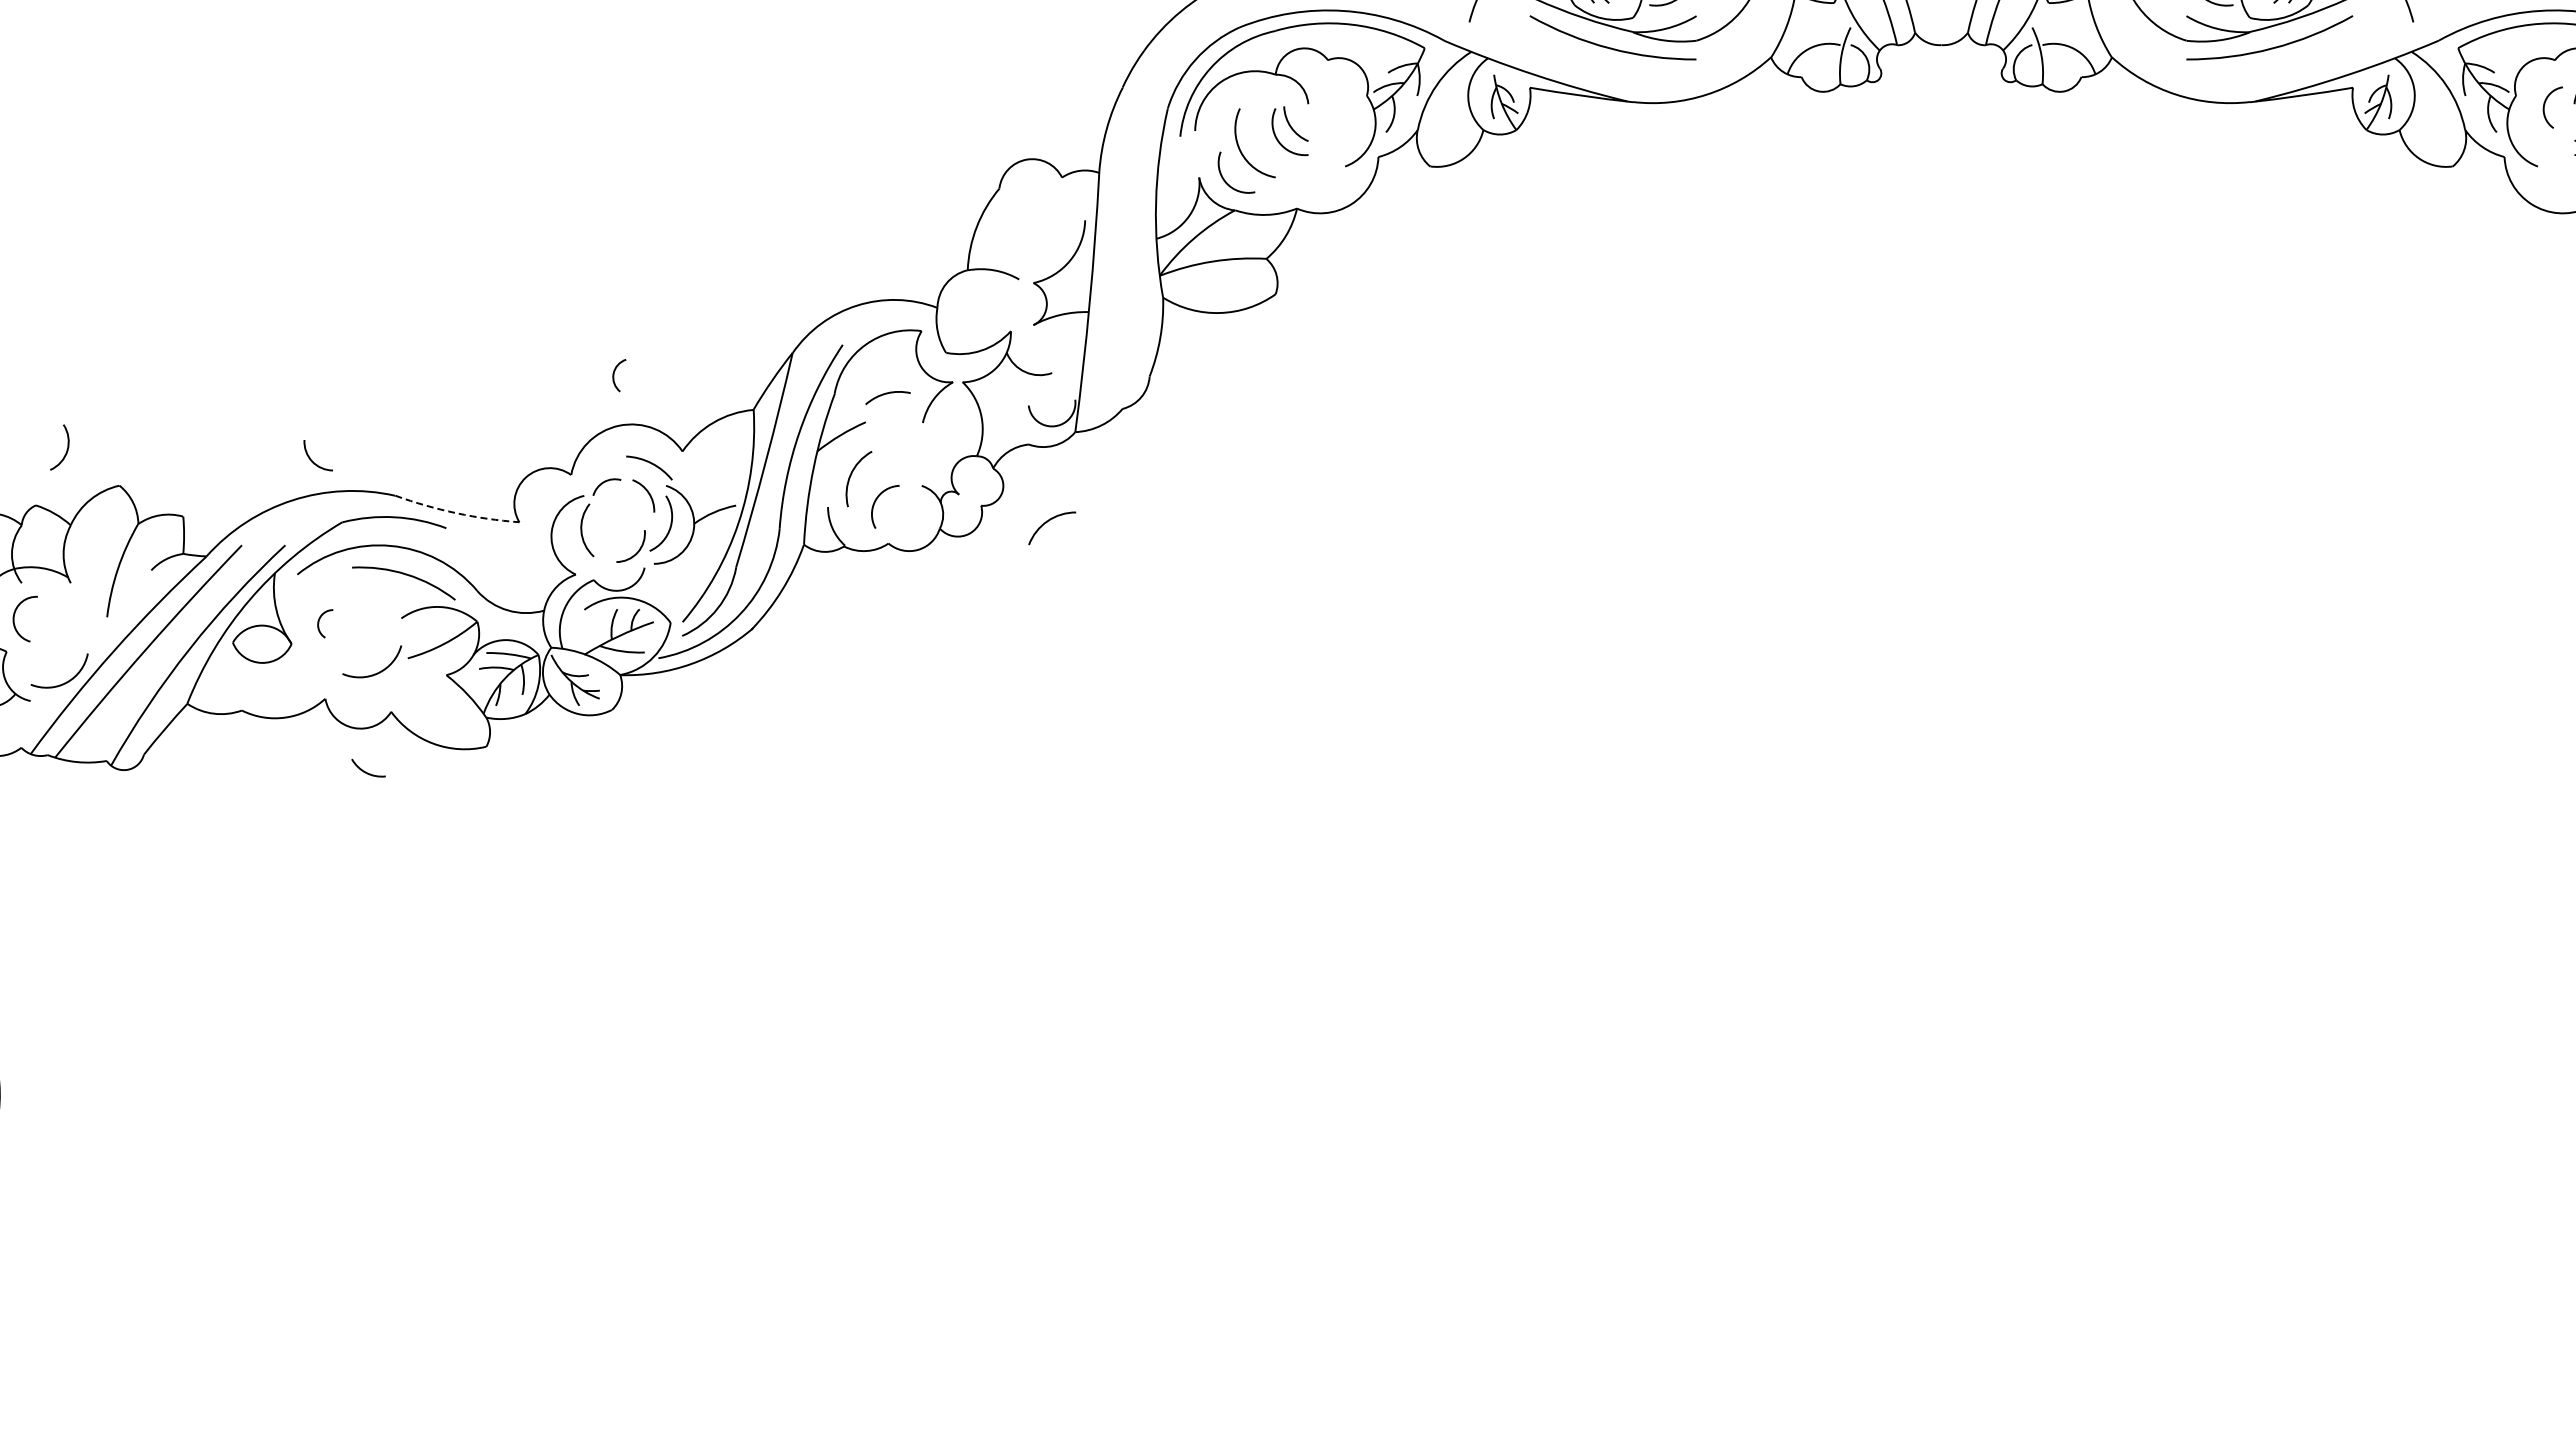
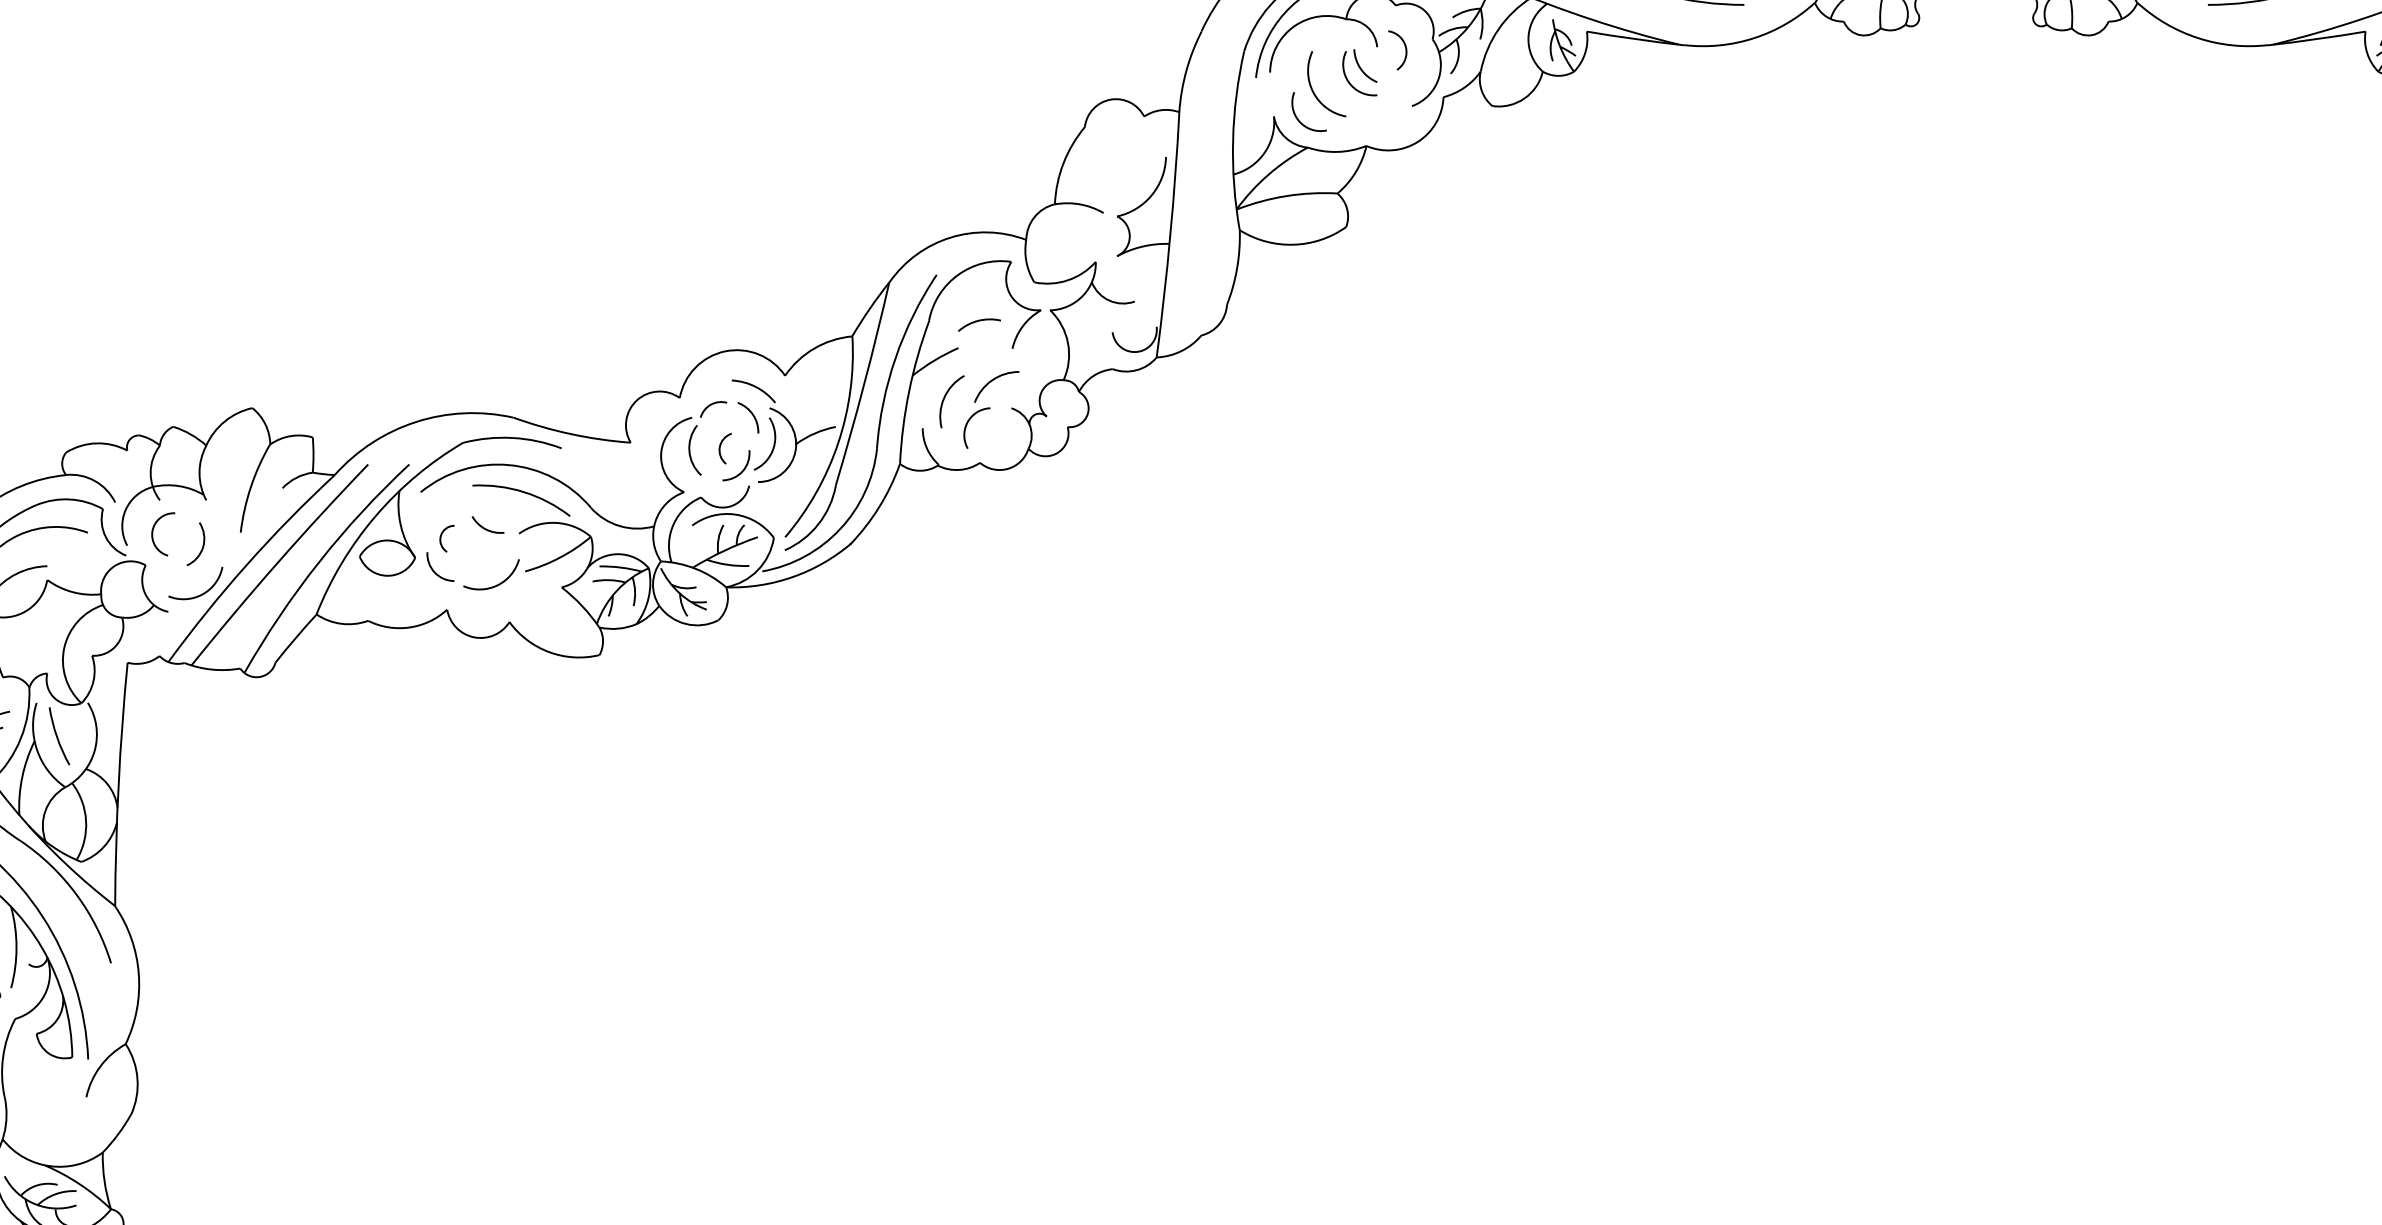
arc: (1337, 104) -> (1404, 47), added
arc: (614, 375) -> (720, 448), moved
arc: (66, 449) -> (202, 546), moved
arc: (312, 460) -> (434, 571), moved
arc: (456, 513) -> (571, 434), dashed -> solid
arc: (1049, 521) -> (994, 380), moved
arc: (366, 771) -> (486, 528), moved

